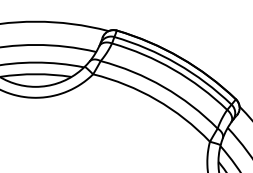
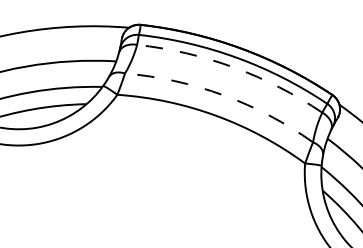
arc: (173, 69) -> (233, 67), solid -> dashed
arc: (163, 86) -> (223, 94), solid -> dashed

